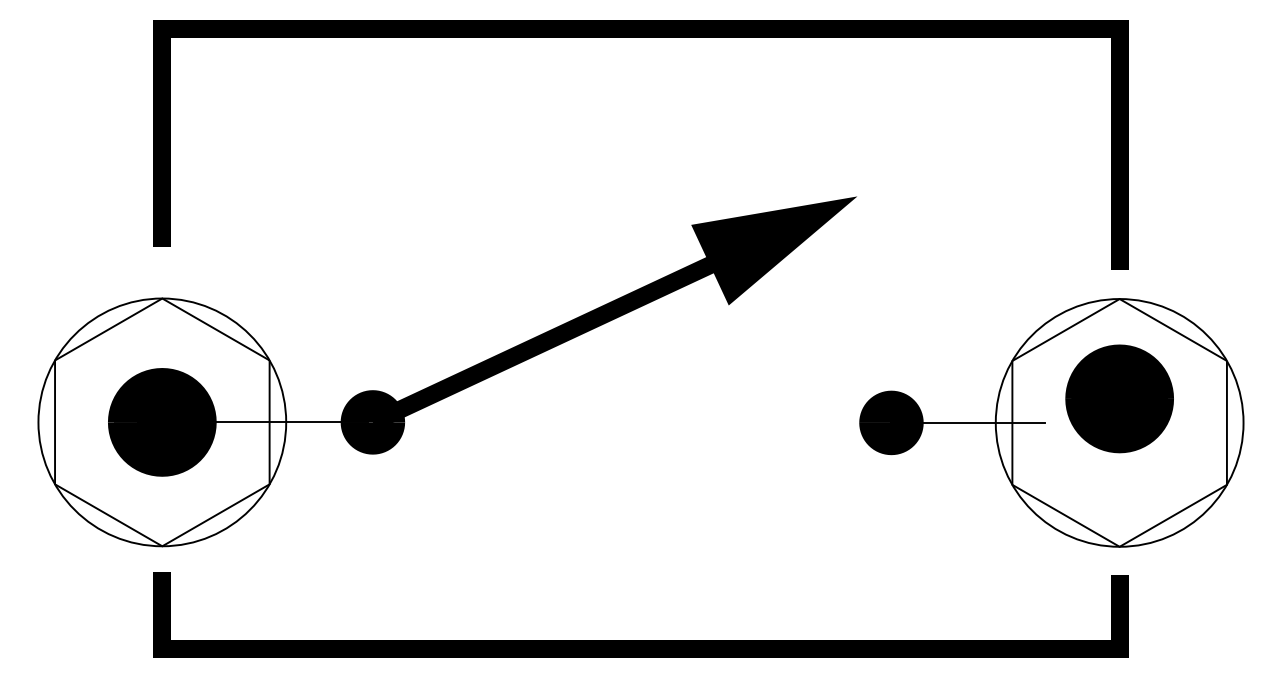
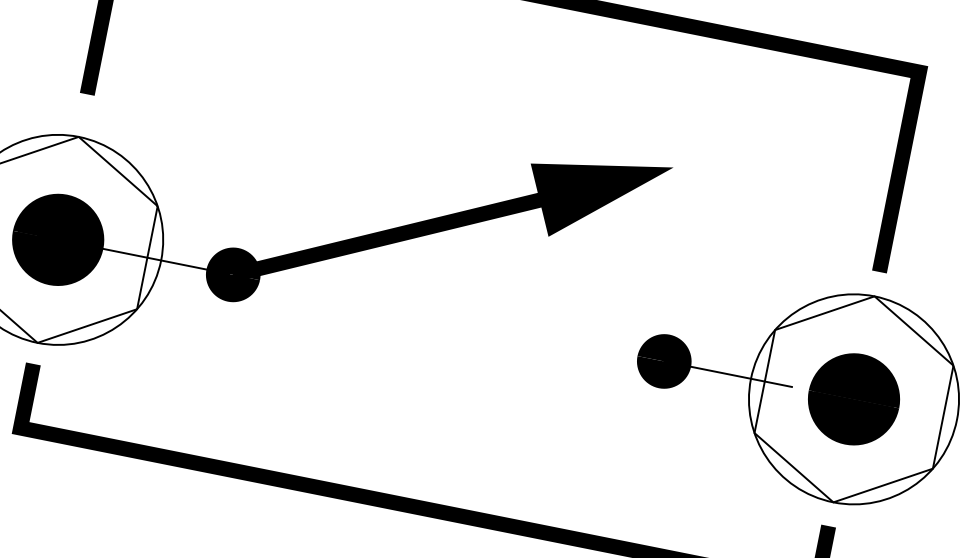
part: (1119, 398) -> (853, 398), moved

